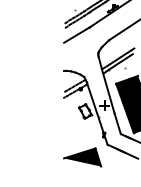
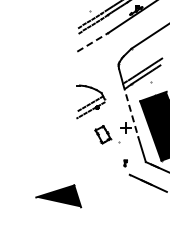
line: (77, 35) -> (93, 42), solid -> dashed
line: (108, 91) -> (130, 110), solid -> dashed
line: (96, 112) -> (116, 136), removed
part: (82, 157) -> (58, 196), moved

